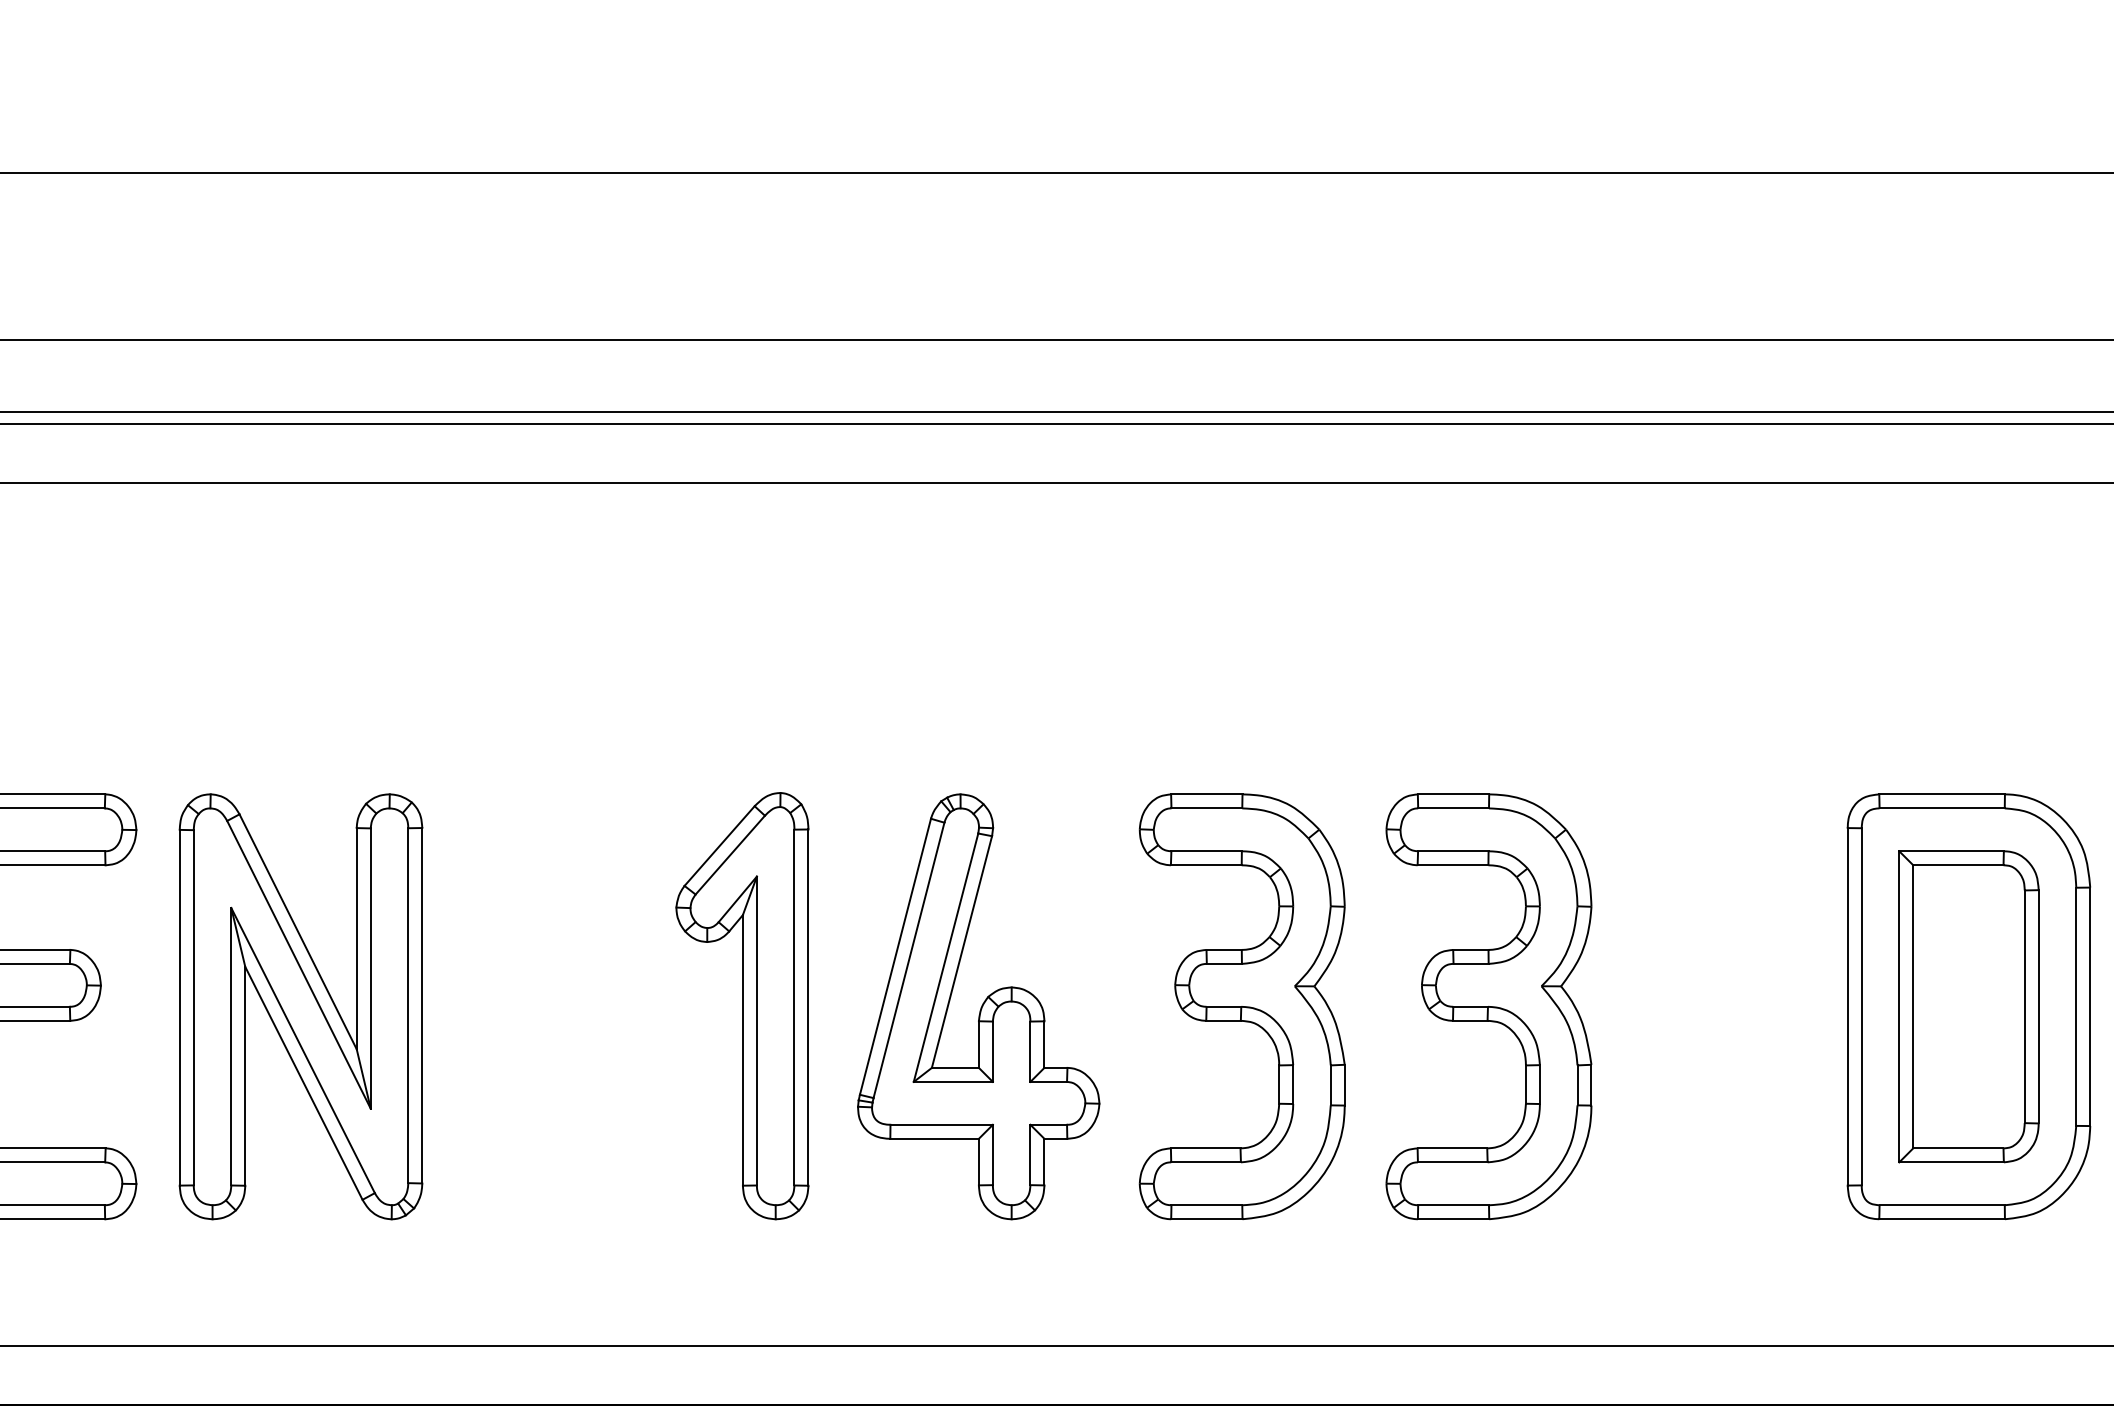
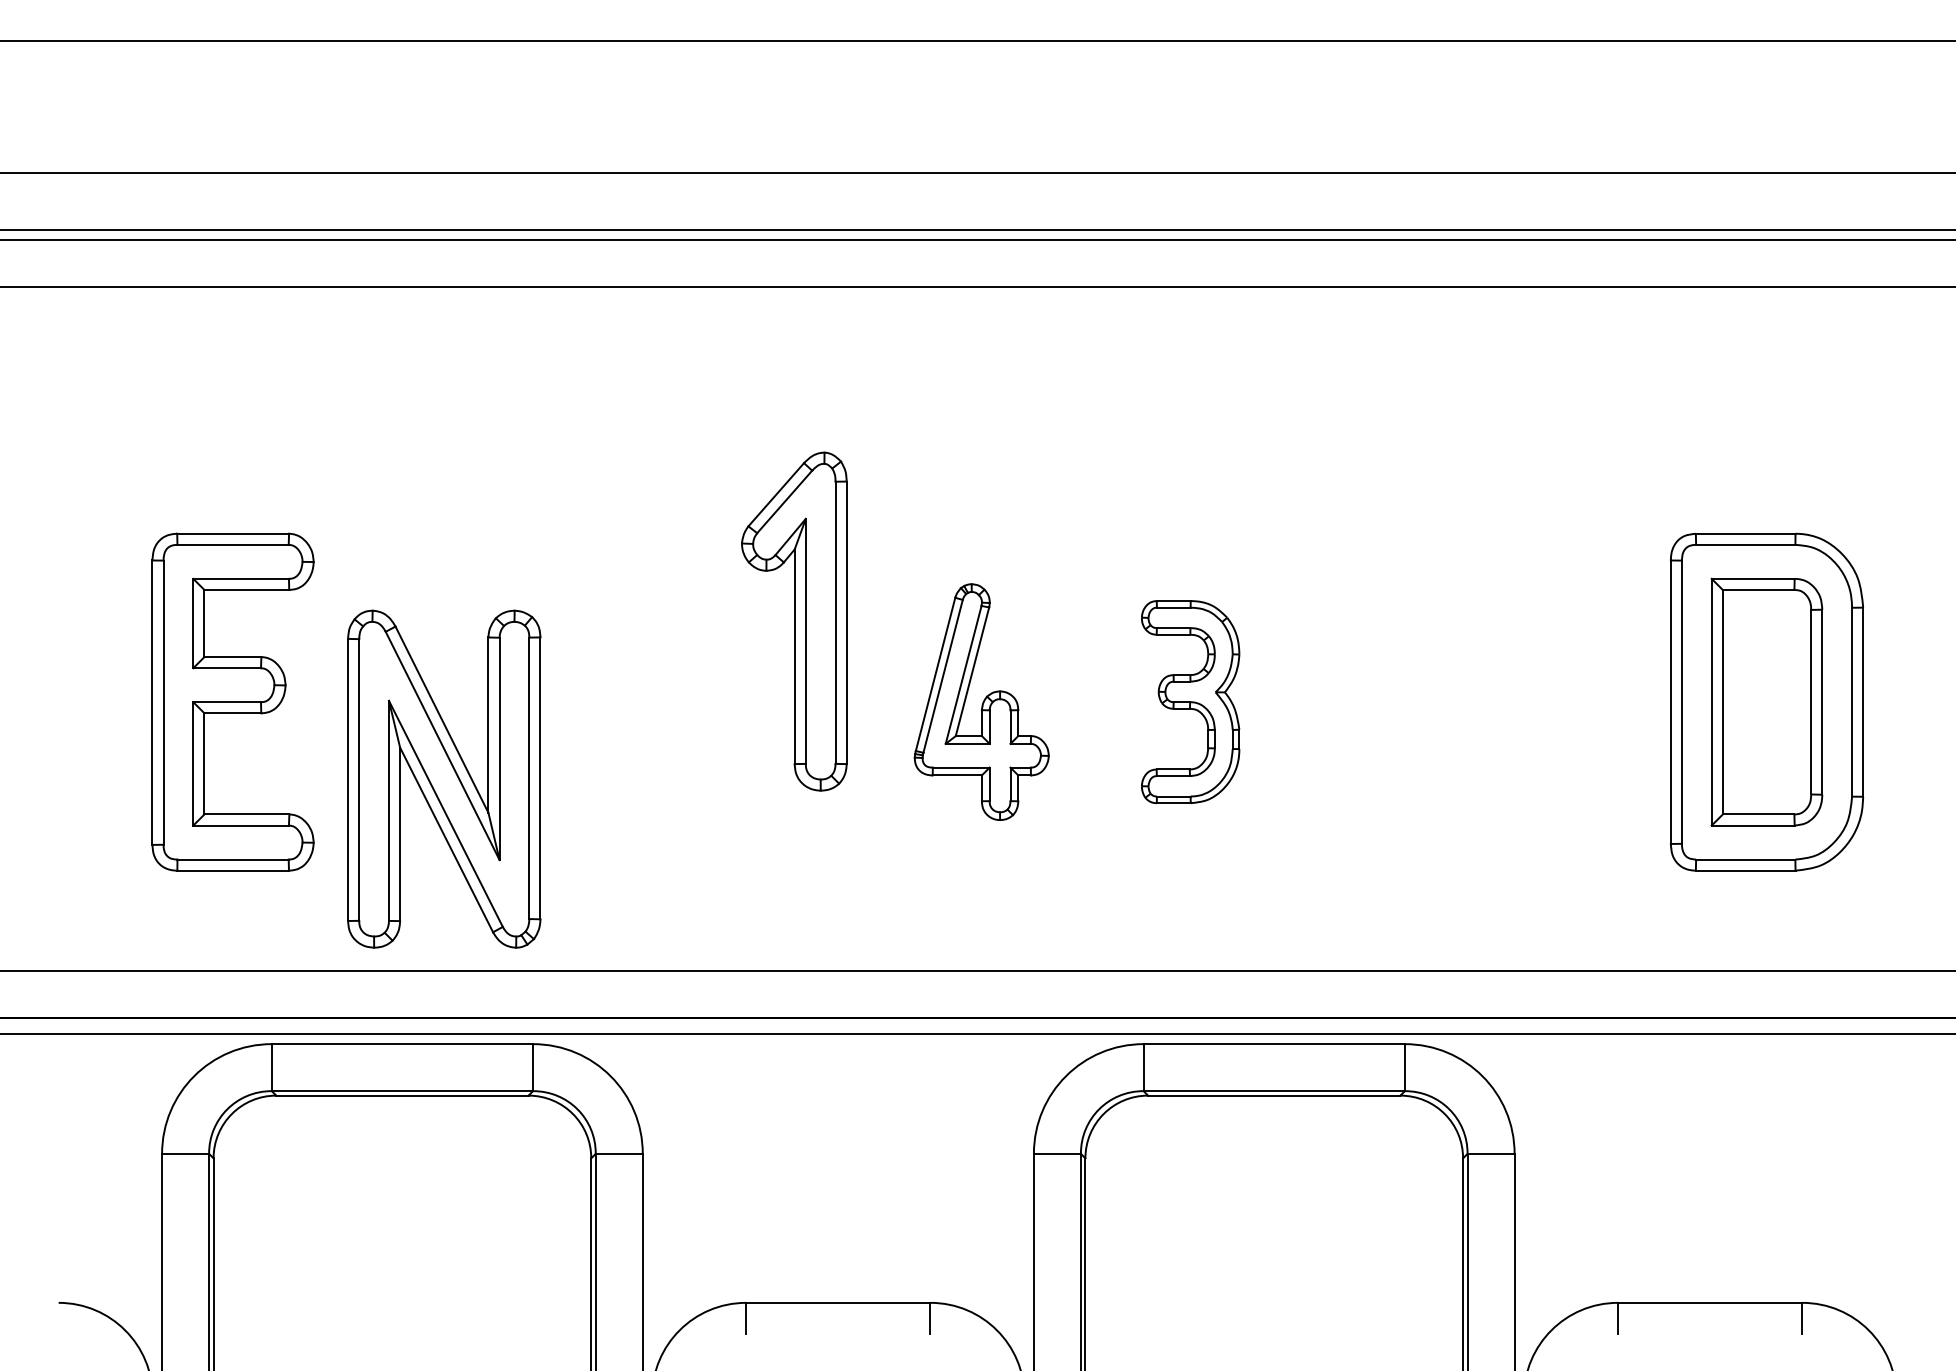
part: (301, 1005) -> (444, 778), moved
part: (742, 1005) -> (794, 621), moved
part: (978, 1005) -> (981, 701), size x0.7
part: (1242, 1005) -> (1190, 701), size x0.6
part: (1489, 1005) -> (1386, 701), removed

